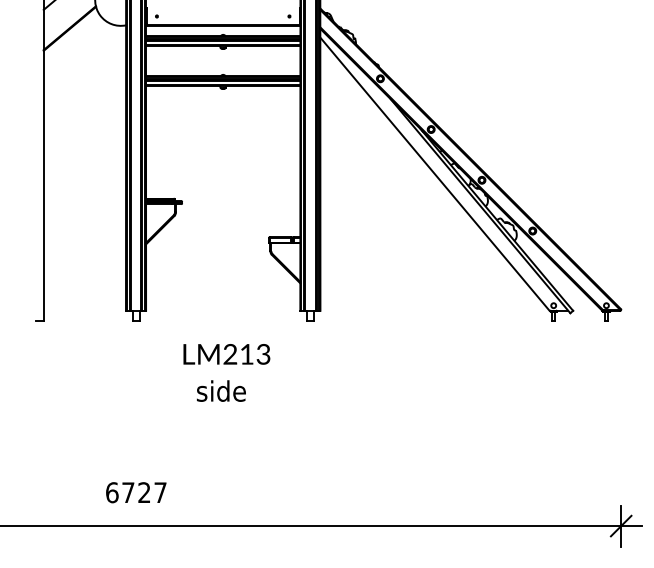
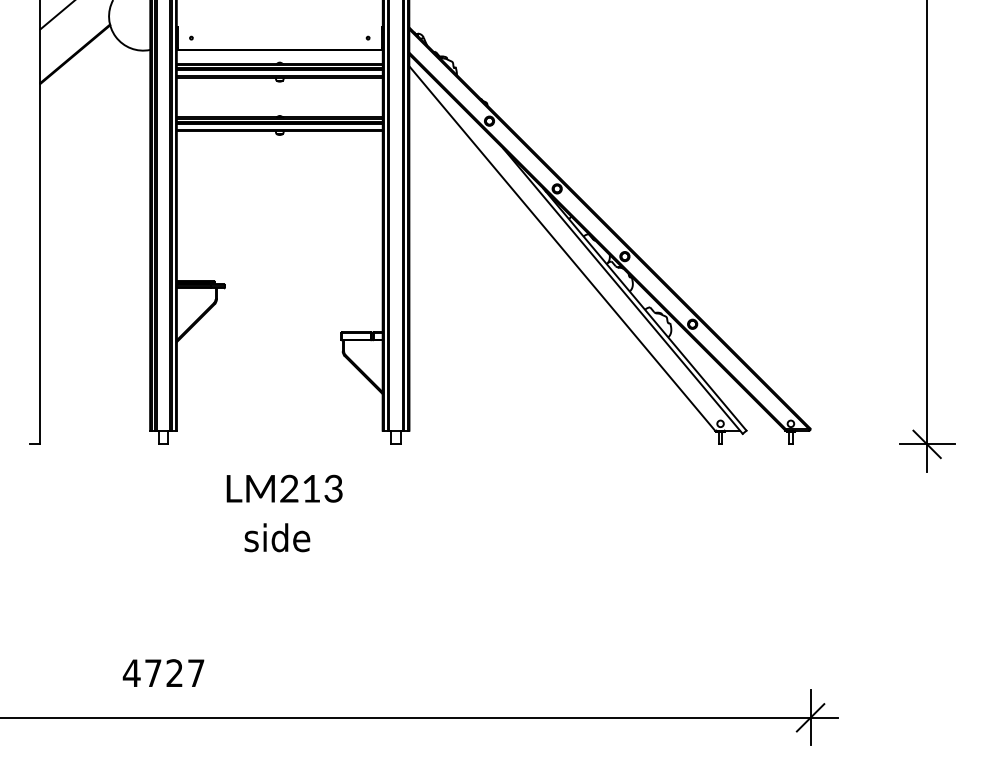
text: (112, 492) -> (131, 673), 6727 -> 4727

